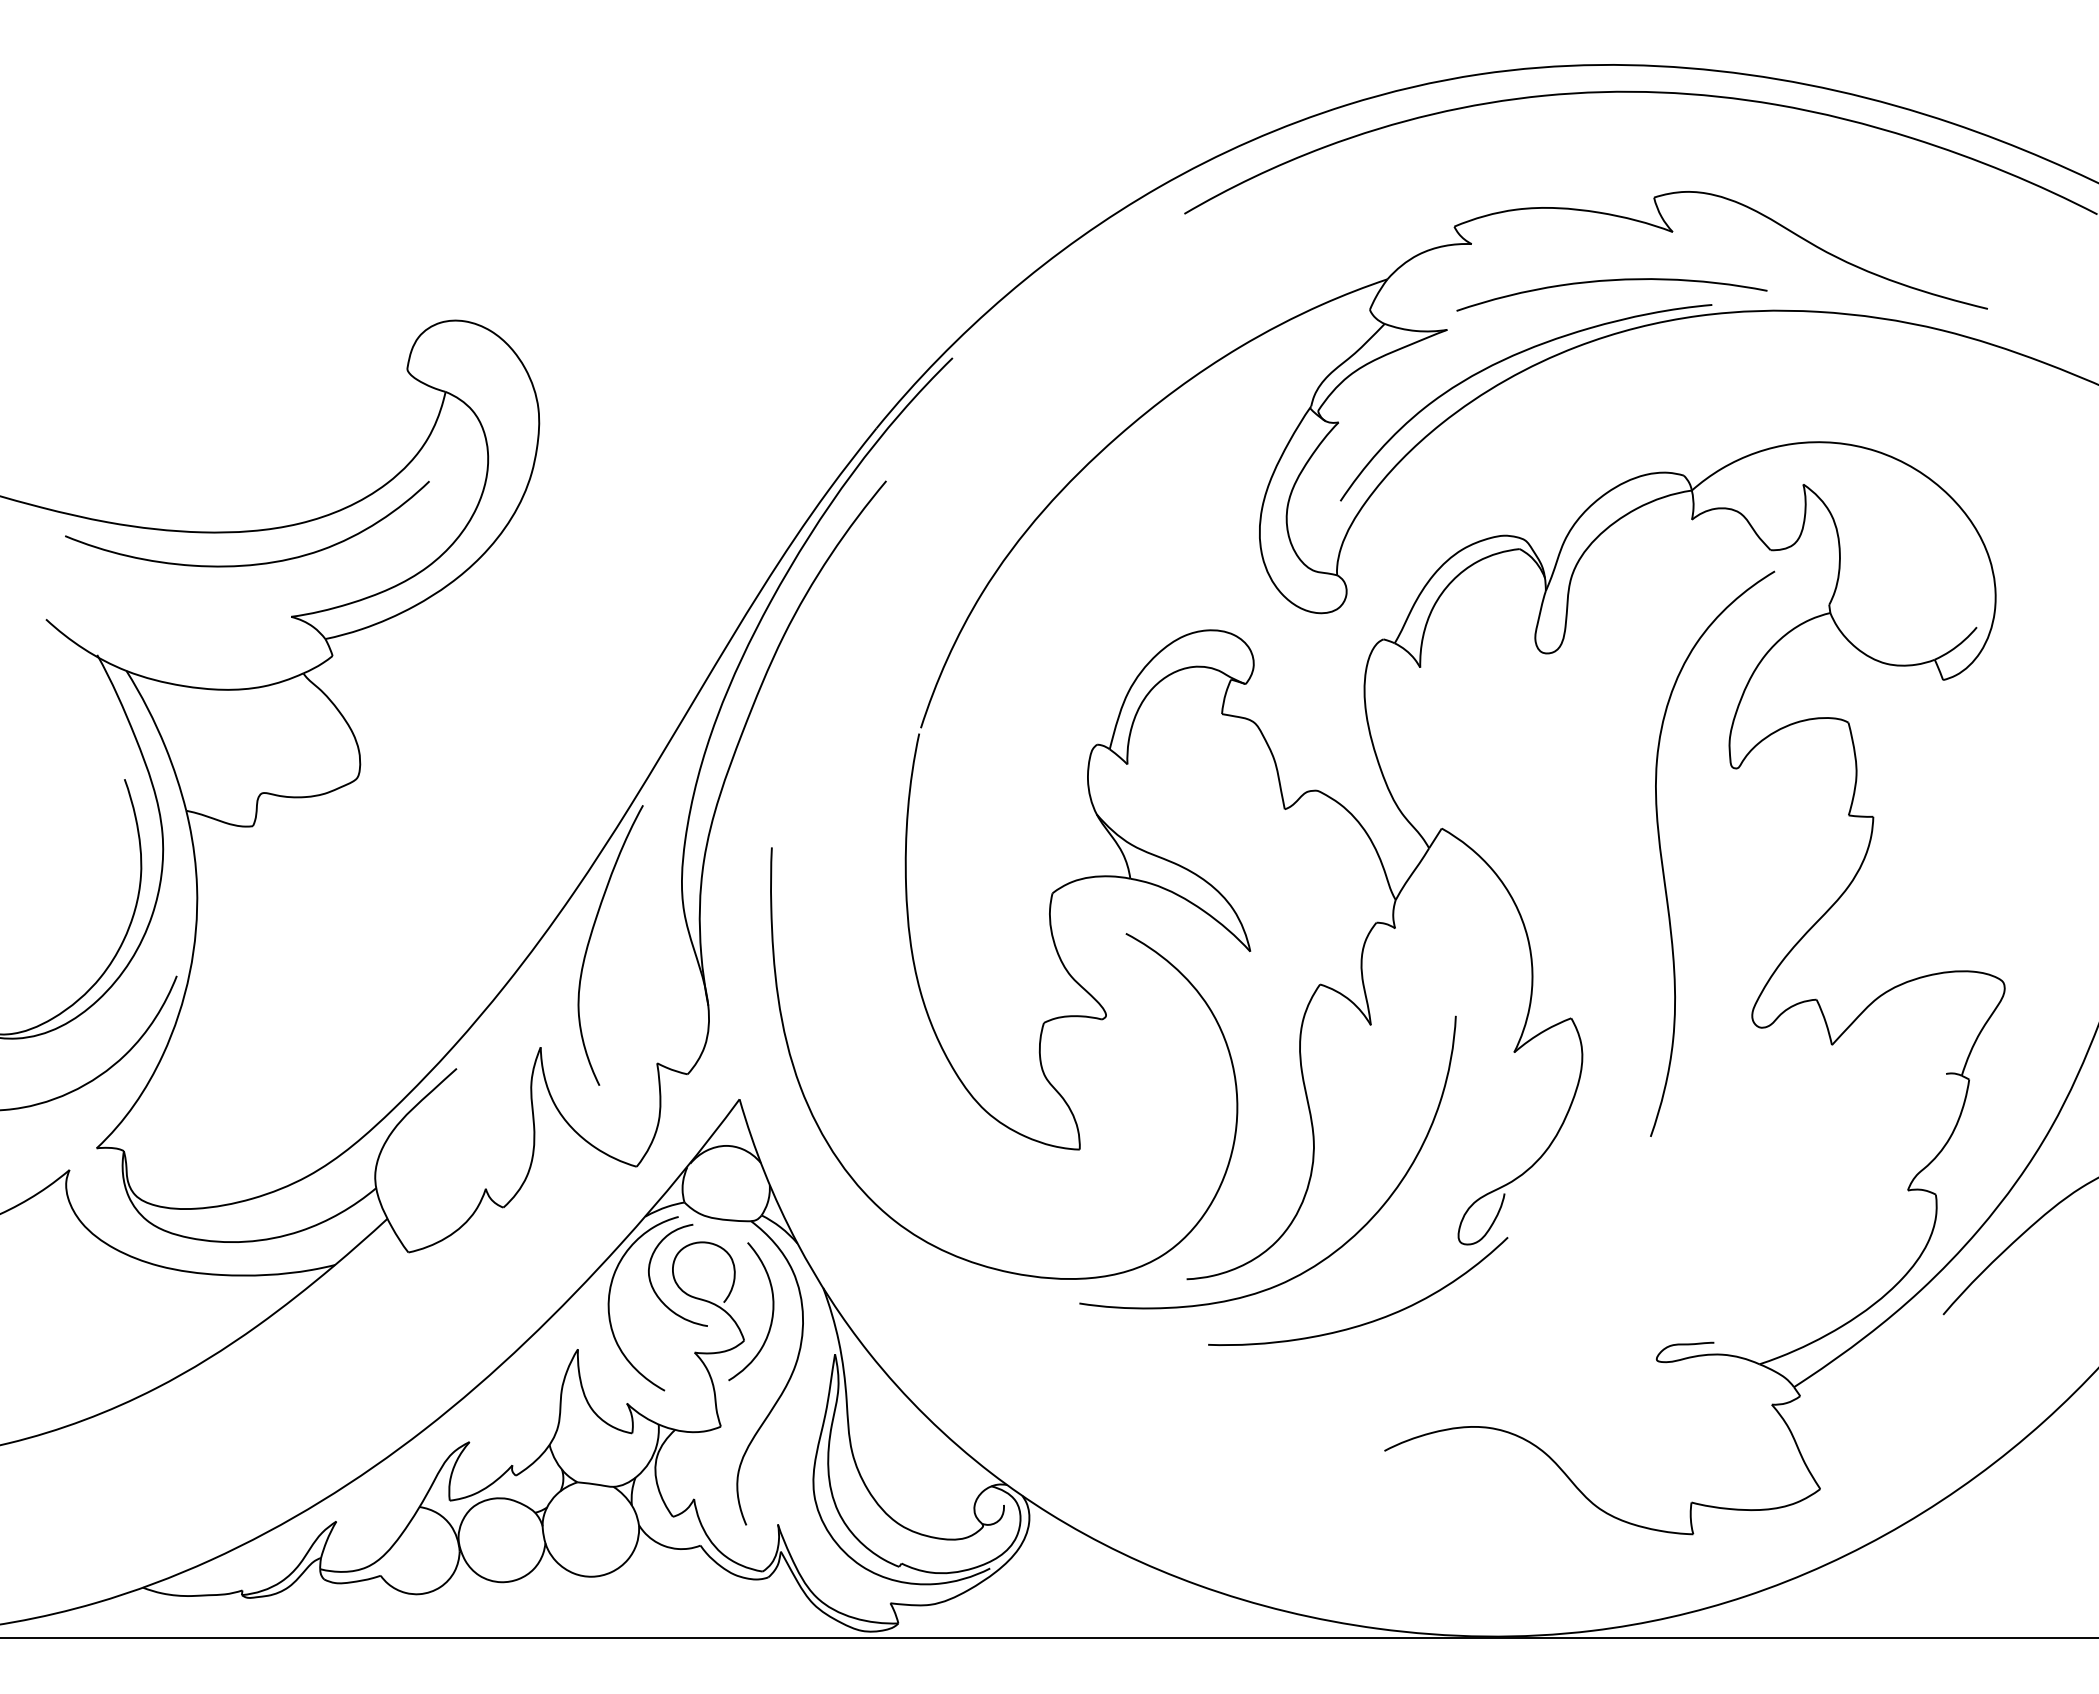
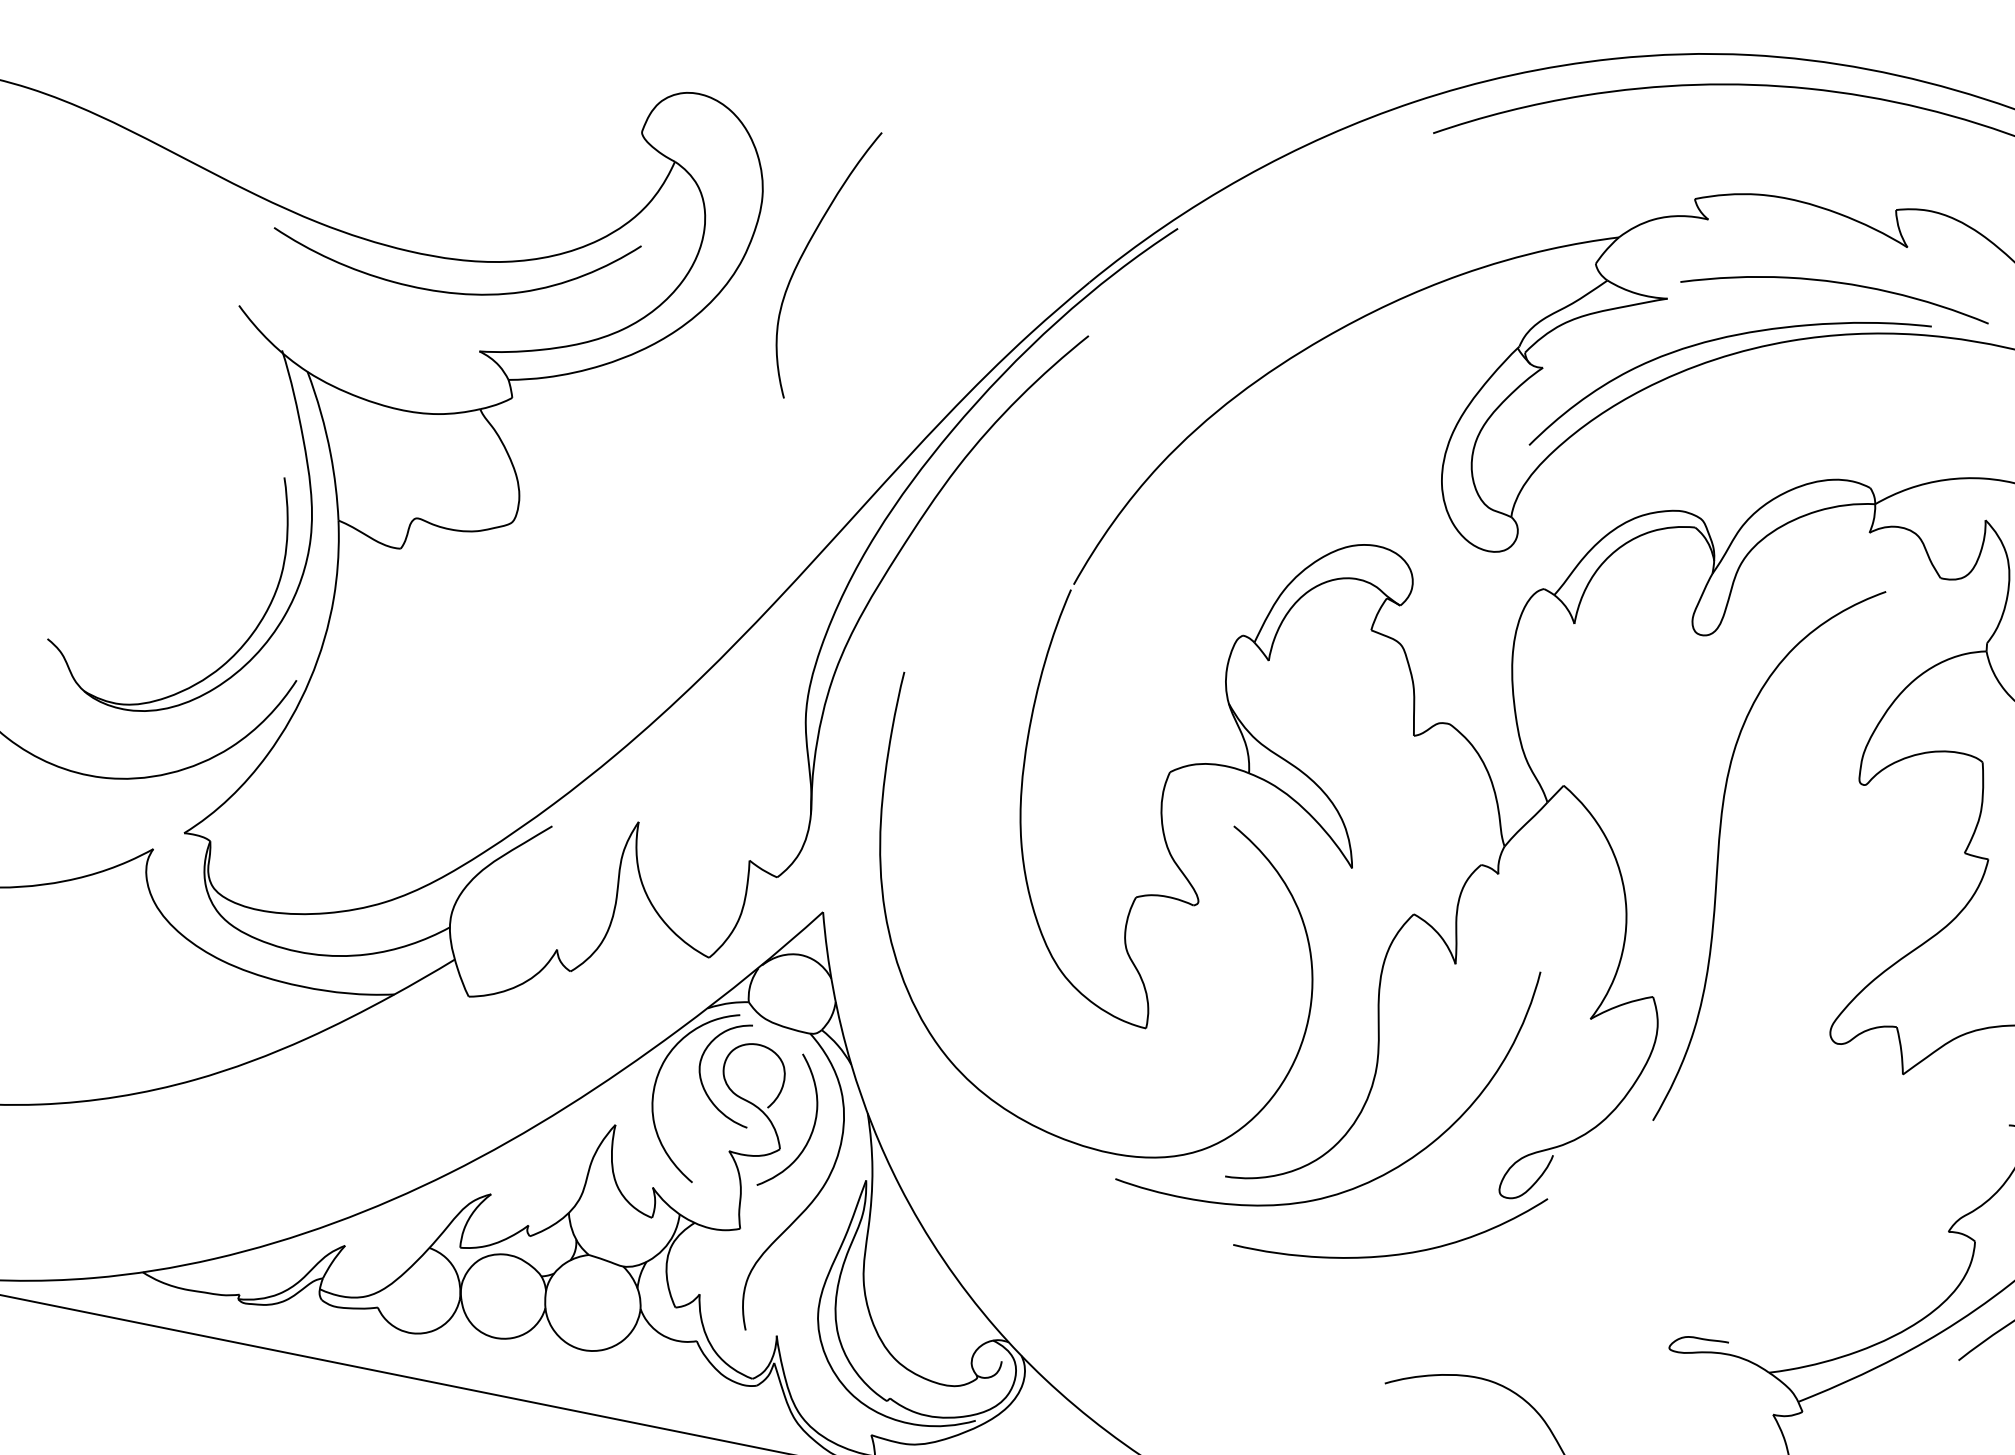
curve: (1662, 856) -> (1719, 848), moved
curve: (591, 937) -> (805, 251), moved

